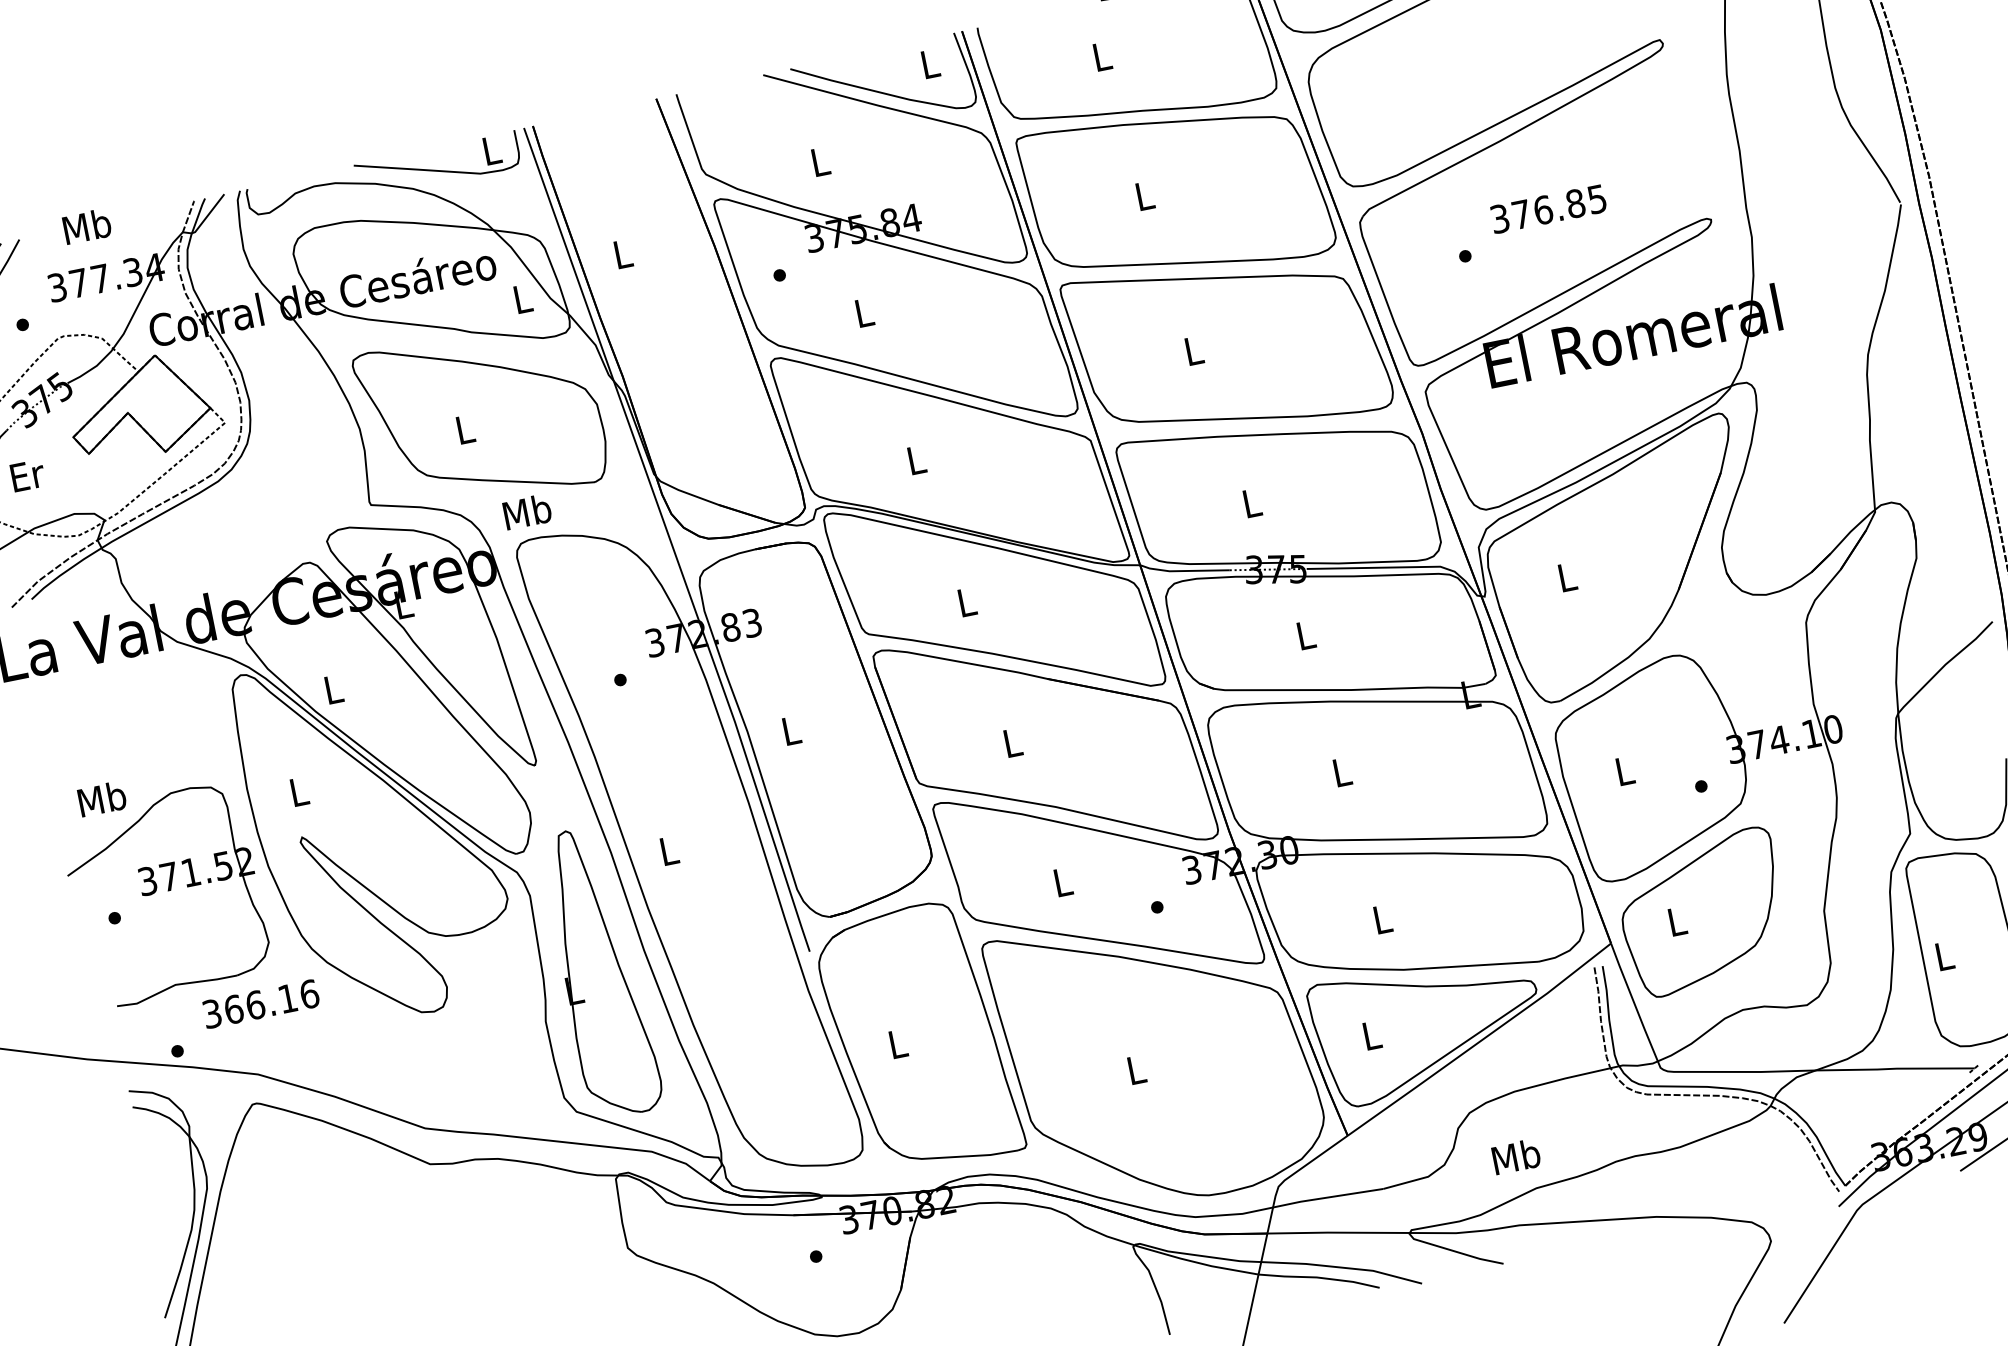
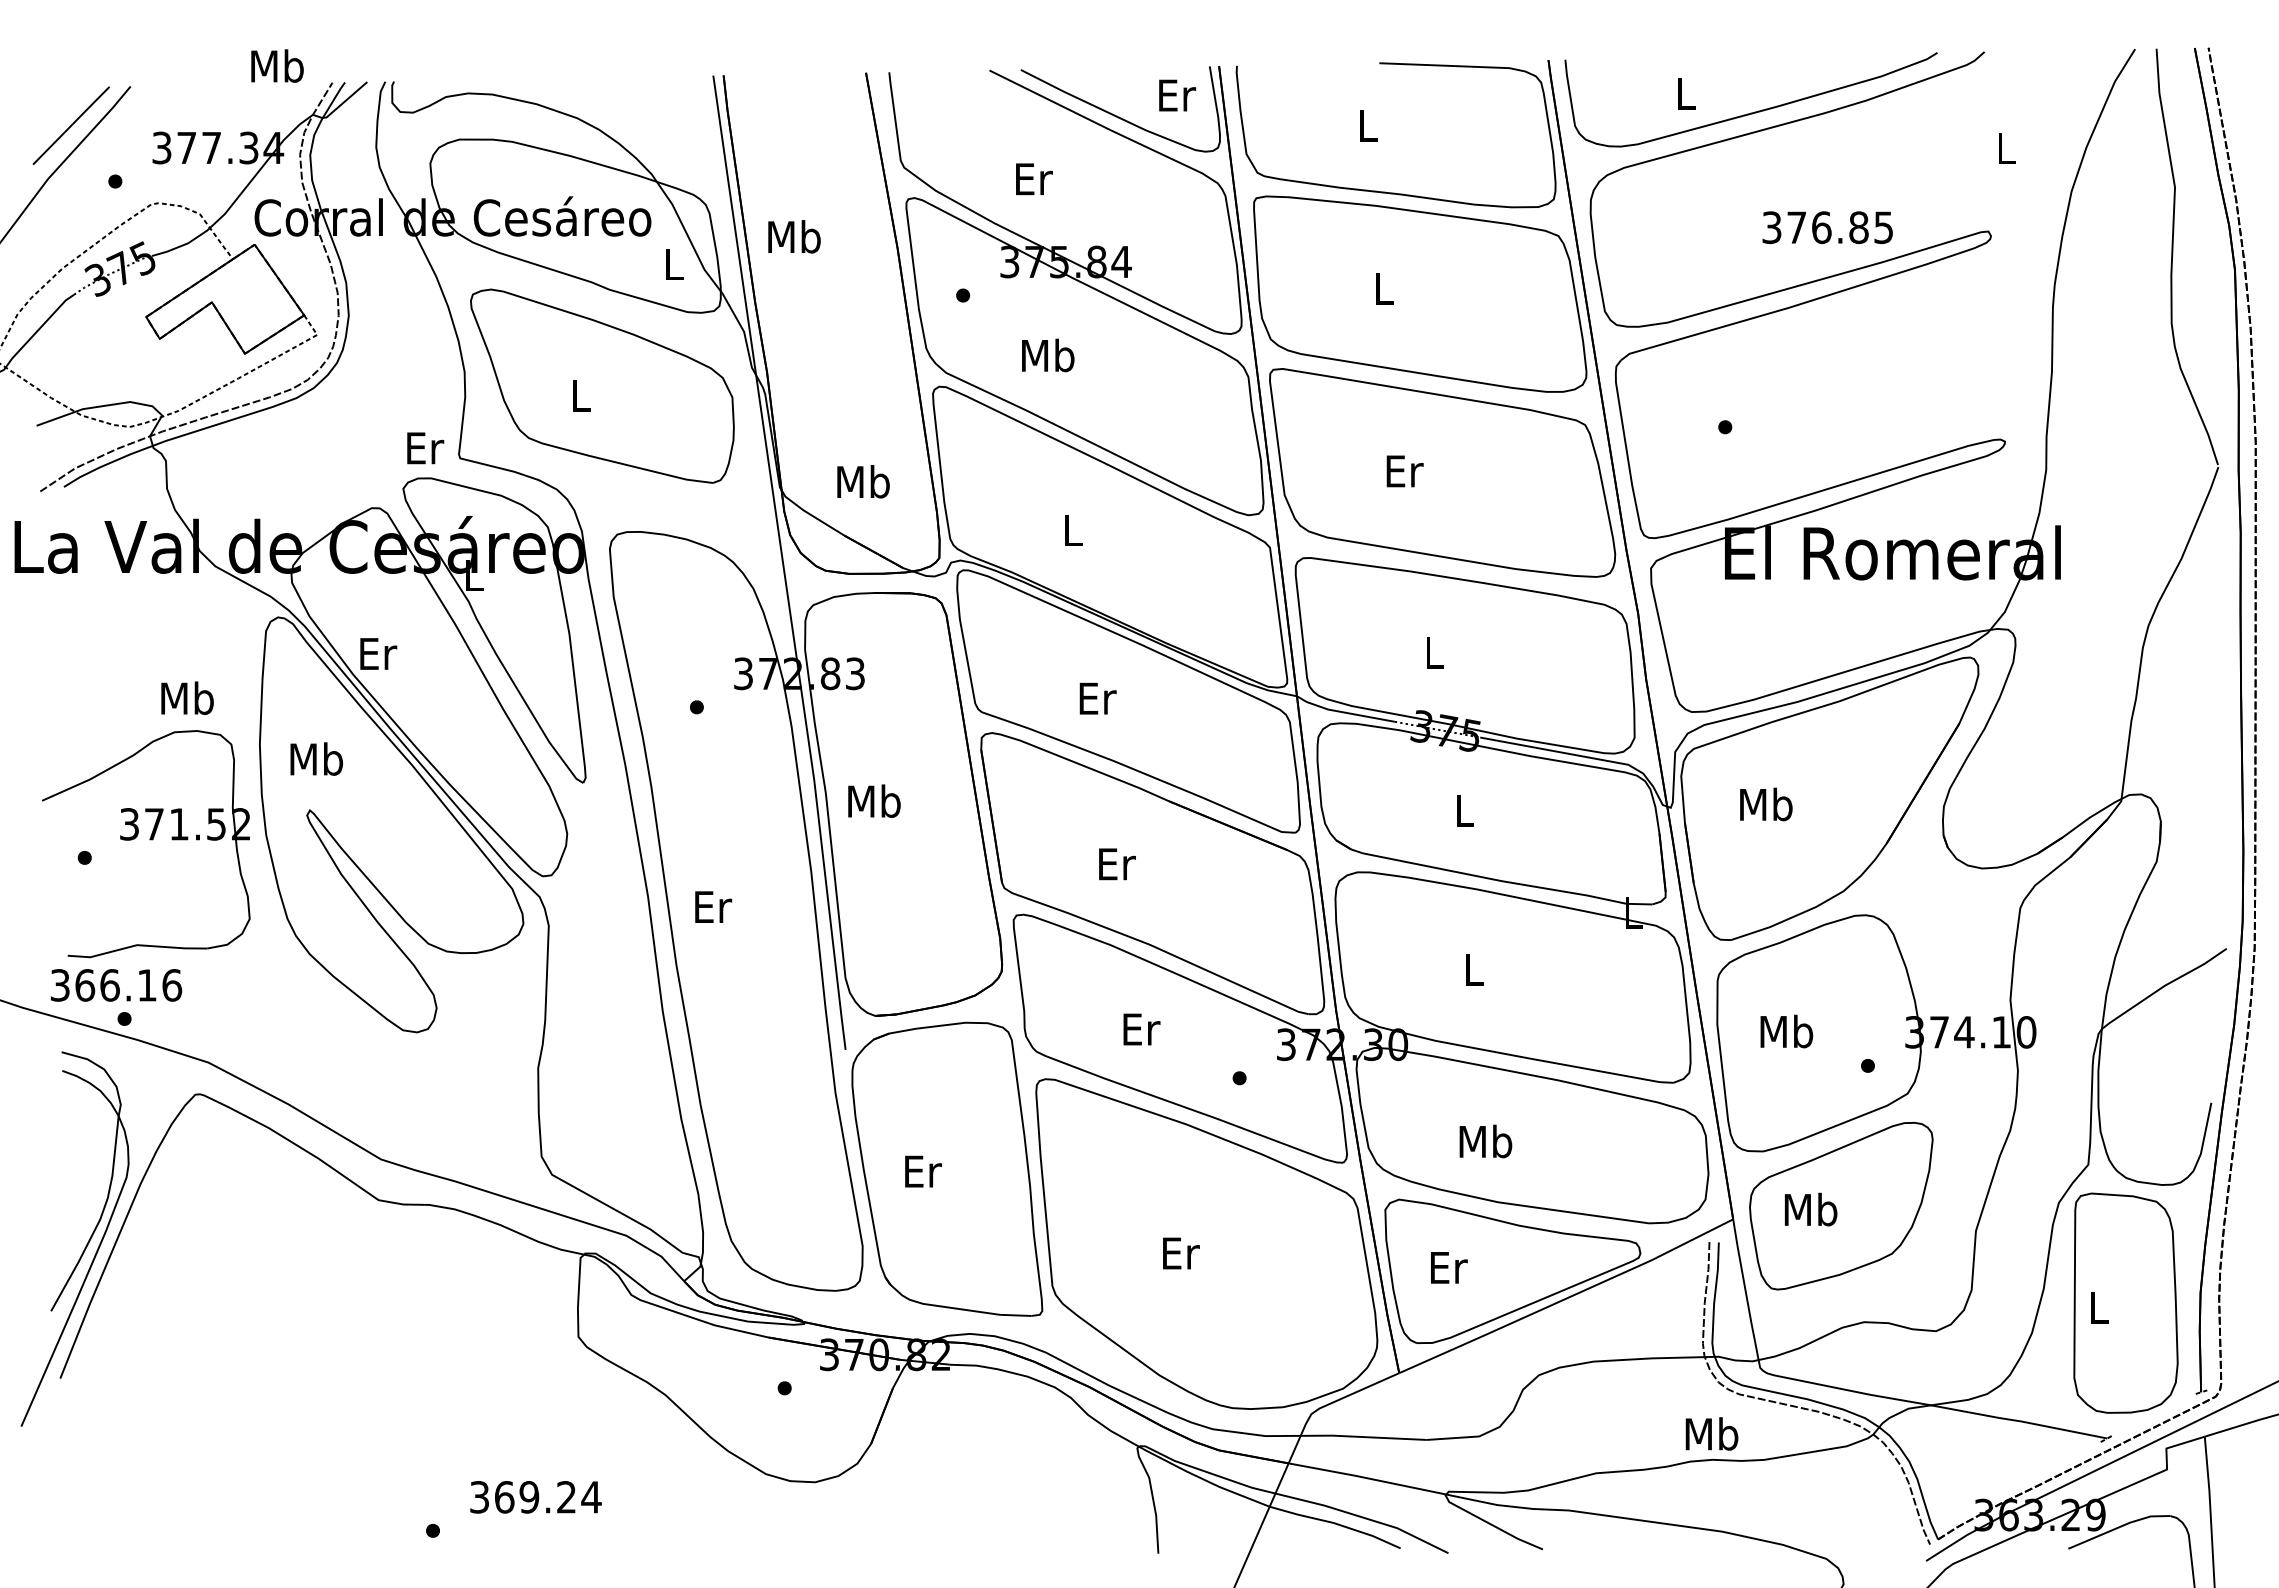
text: (931, 63) -> (1177, 95), L -> Er
text: (821, 162) -> (1034, 179), L -> Er
part: (437, 169) -> (608, 102), removed
text: (1548, 209) -> (1827, 227), moved
text: (87, 225) -> (277, 65), moved
text: (622, 253) -> (794, 236), L -> Mb
text: (864, 312) -> (1048, 355), L -> Mb
text: (1194, 350) -> (1404, 471), L -> Er
text: (27, 475) -> (425, 448), moved
text: (527, 511) -> (863, 481), moved
text: (1567, 577) -> (1766, 804), L -> Mb
text: (967, 602) -> (1097, 698), L -> Er
text: (334, 689) -> (378, 653), L -> Er
text: (791, 729) -> (874, 800), L -> Mb
text: (1013, 742) -> (1117, 864), L -> Er
text: (1624, 770) -> (1786, 1031), L -> Mb
text: (298, 791) -> (316, 758), L -> Mb
text: (102, 798) -> (187, 697), moved
text: (669, 850) -> (713, 906), L -> Er
text: (1063, 882) -> (1141, 1029), L -> Er
text: (1382, 919) -> (1485, 1141), L -> Mb
text: (1676, 921) -> (1810, 1209), L -> Mb
part: (601, 971) -> (610, 1025), removed
text: (261, 1004) -> (116, 985), moved
text: (1372, 1035) -> (1449, 1267), L -> Er
text: (898, 1043) -> (923, 1171), L -> Er
text: (1137, 1069) -> (1181, 1253), L -> Er
text: (1515, 1156) -> (1711, 1433), moved

